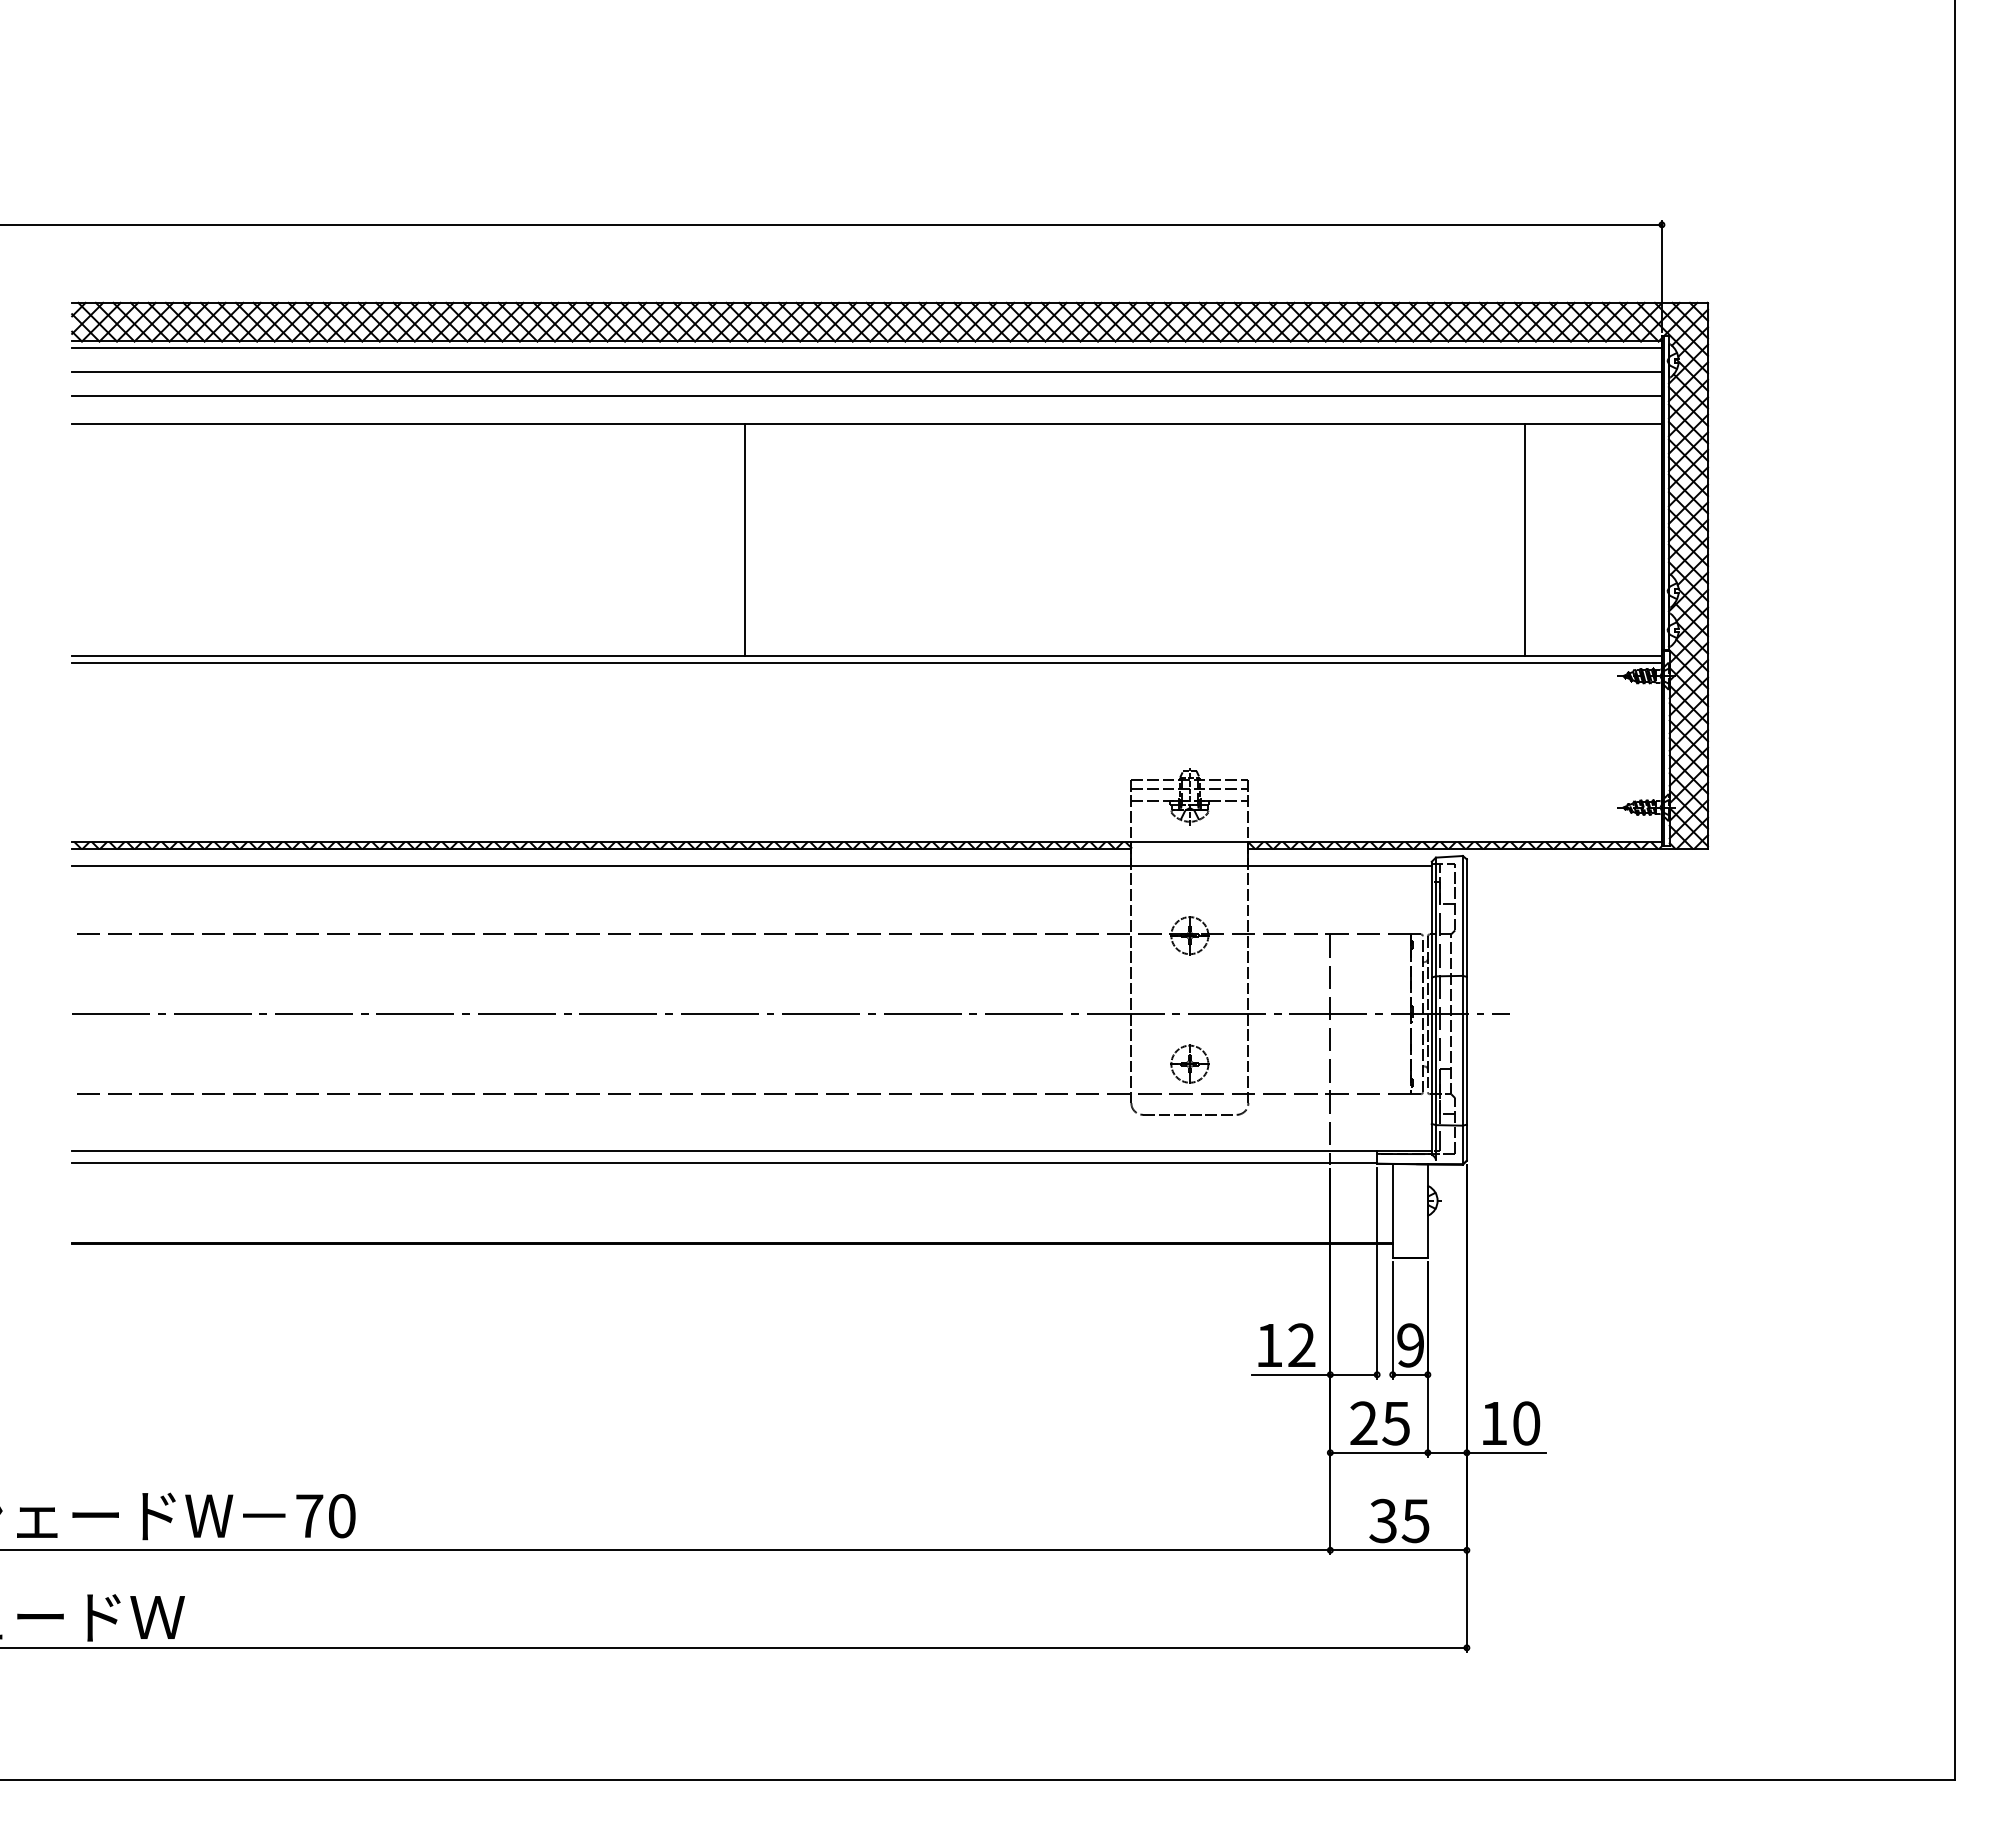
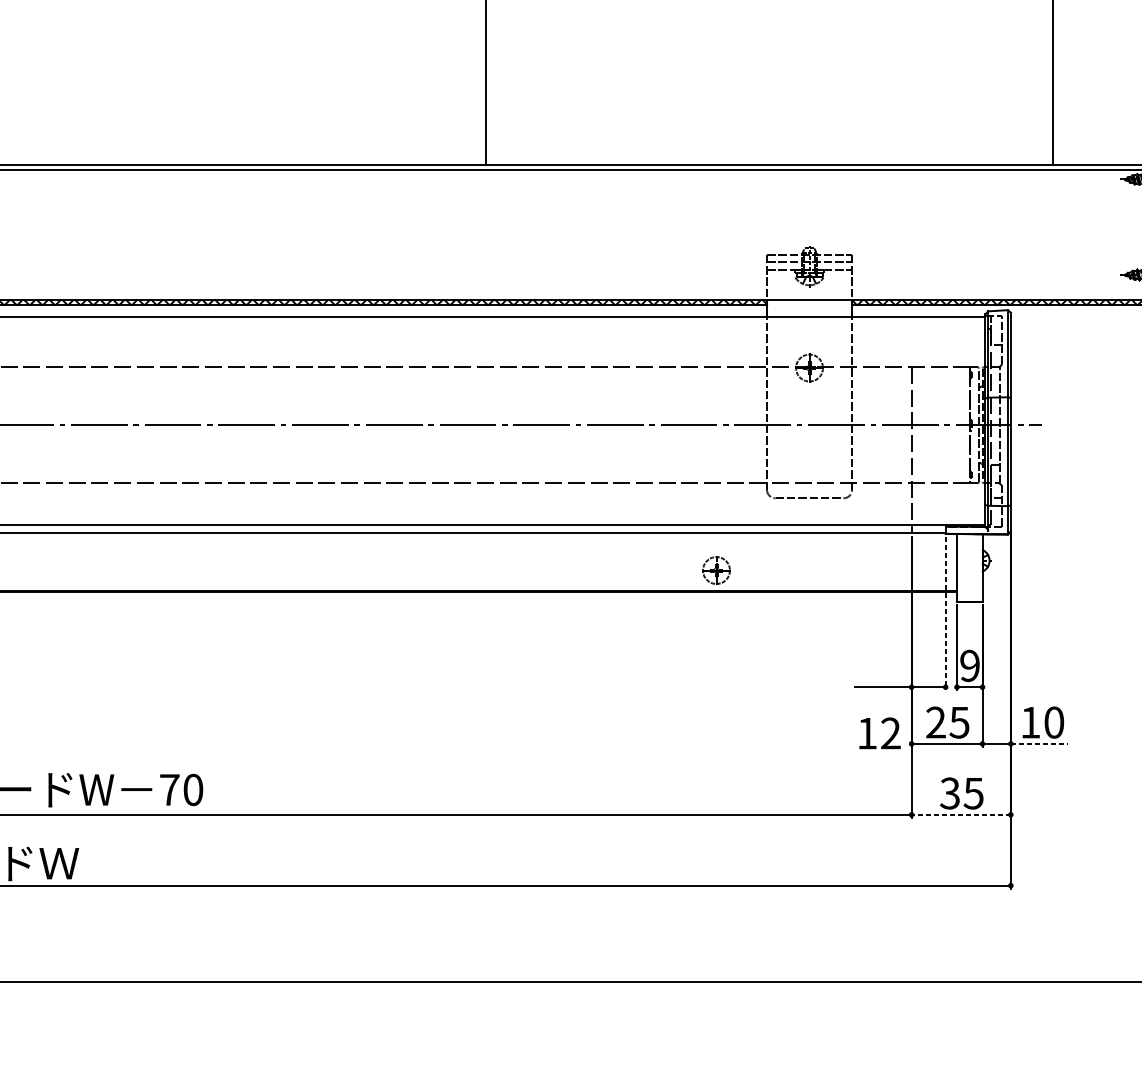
part: (1189, 1063) -> (716, 570), moved
line: (1377, 1273) -> (945, 613), solid -> dashed
text: (1286, 1344) -> (879, 732), moved
line: (1506, 1452) -> (1039, 743), solid -> dashed
line: (1398, 1550) -> (961, 814), solid -> dashed

